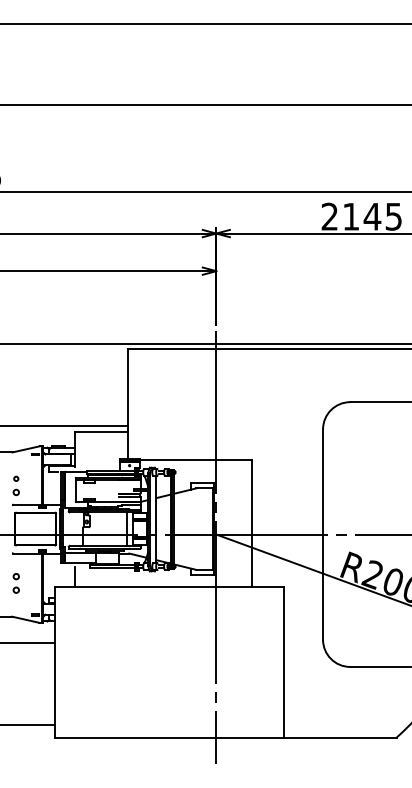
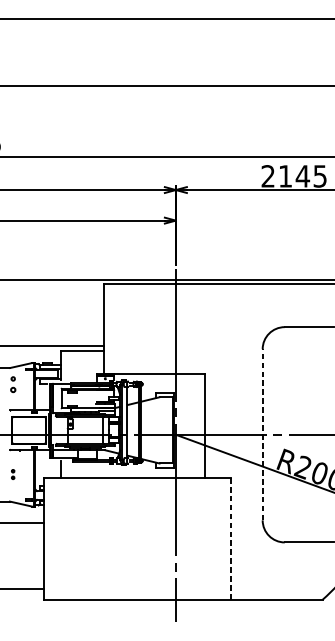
part: (15, 485) -> (12, 384), moved
line: (323, 534) -> (263, 434), solid -> dashed
part: (15, 583) -> (12, 474), size x0.6
line: (284, 661) -> (231, 538), solid -> dashed

